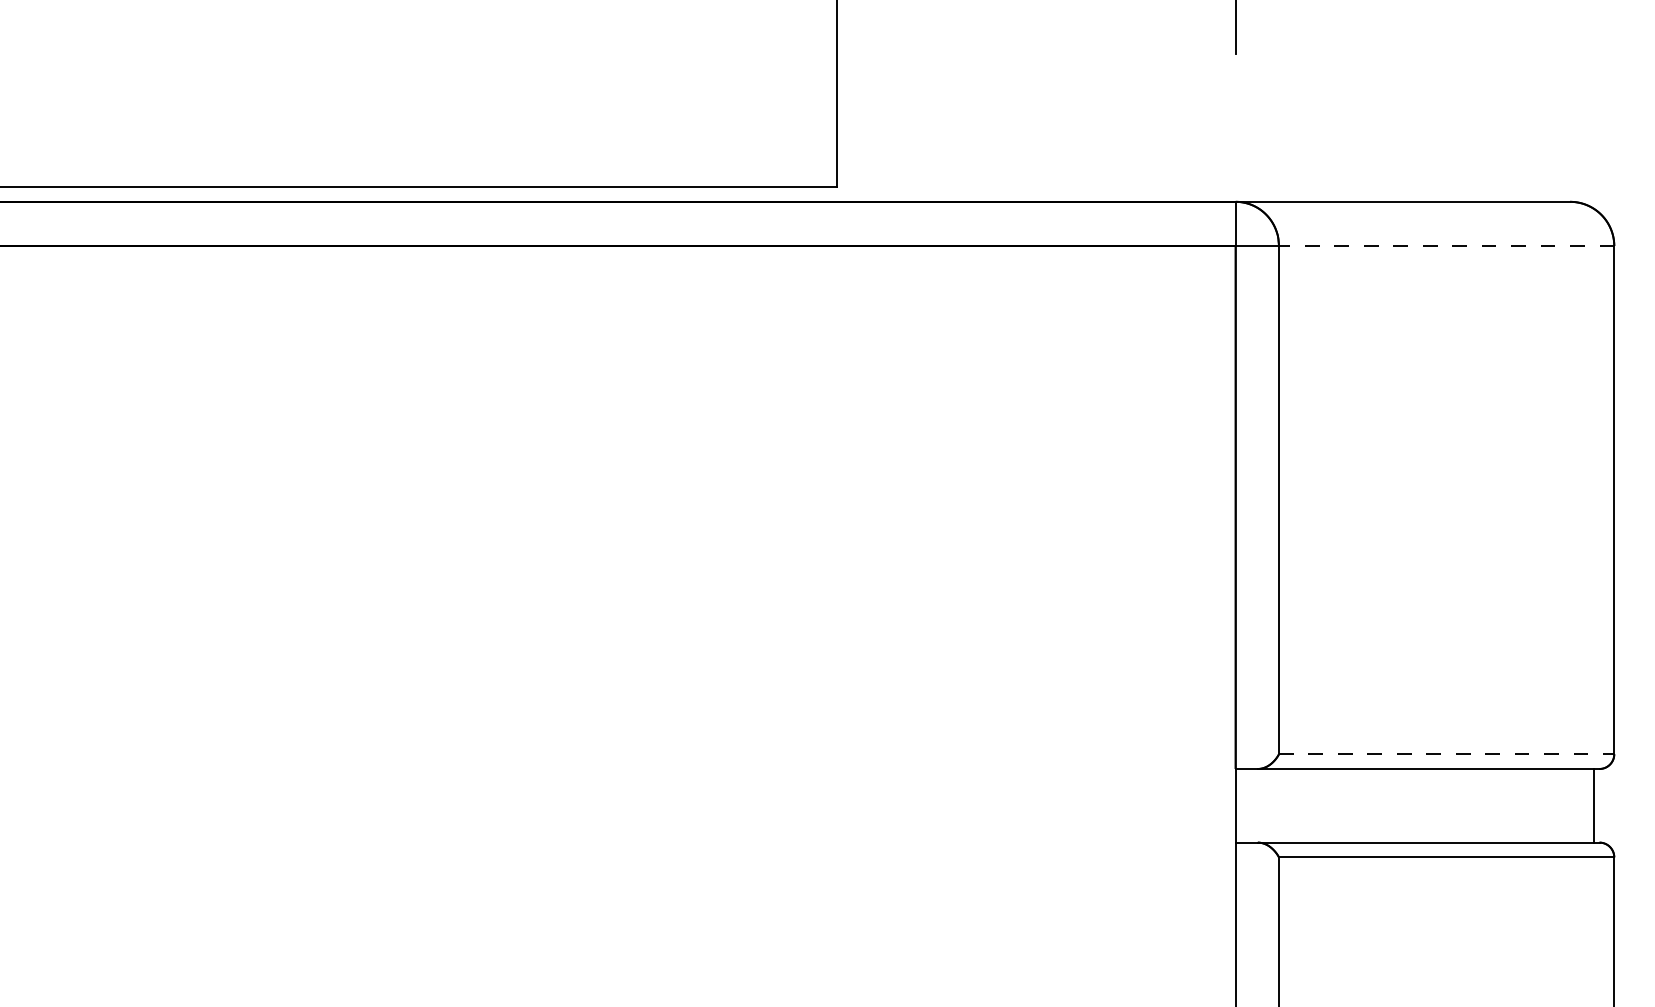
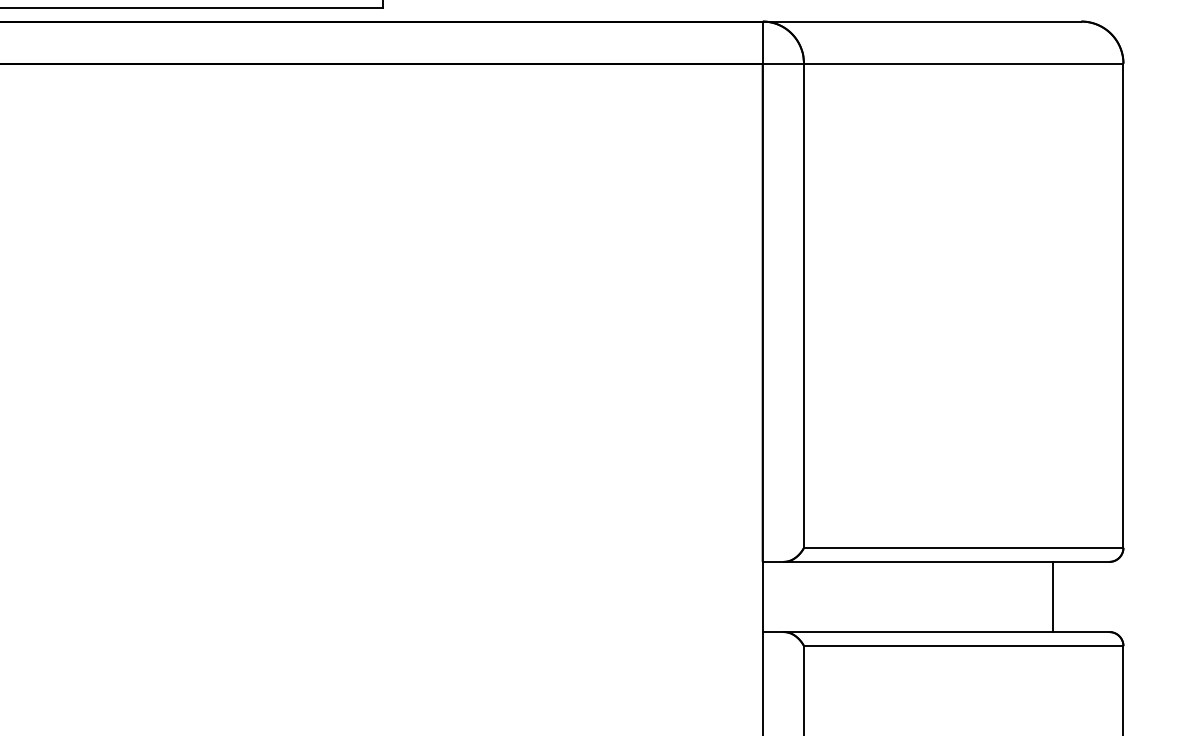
line: (1446, 246) -> (963, 64), dashed -> solid
line: (1446, 754) -> (963, 548), dashed -> solid
line: (1593, 805) -> (1053, 596), moved

